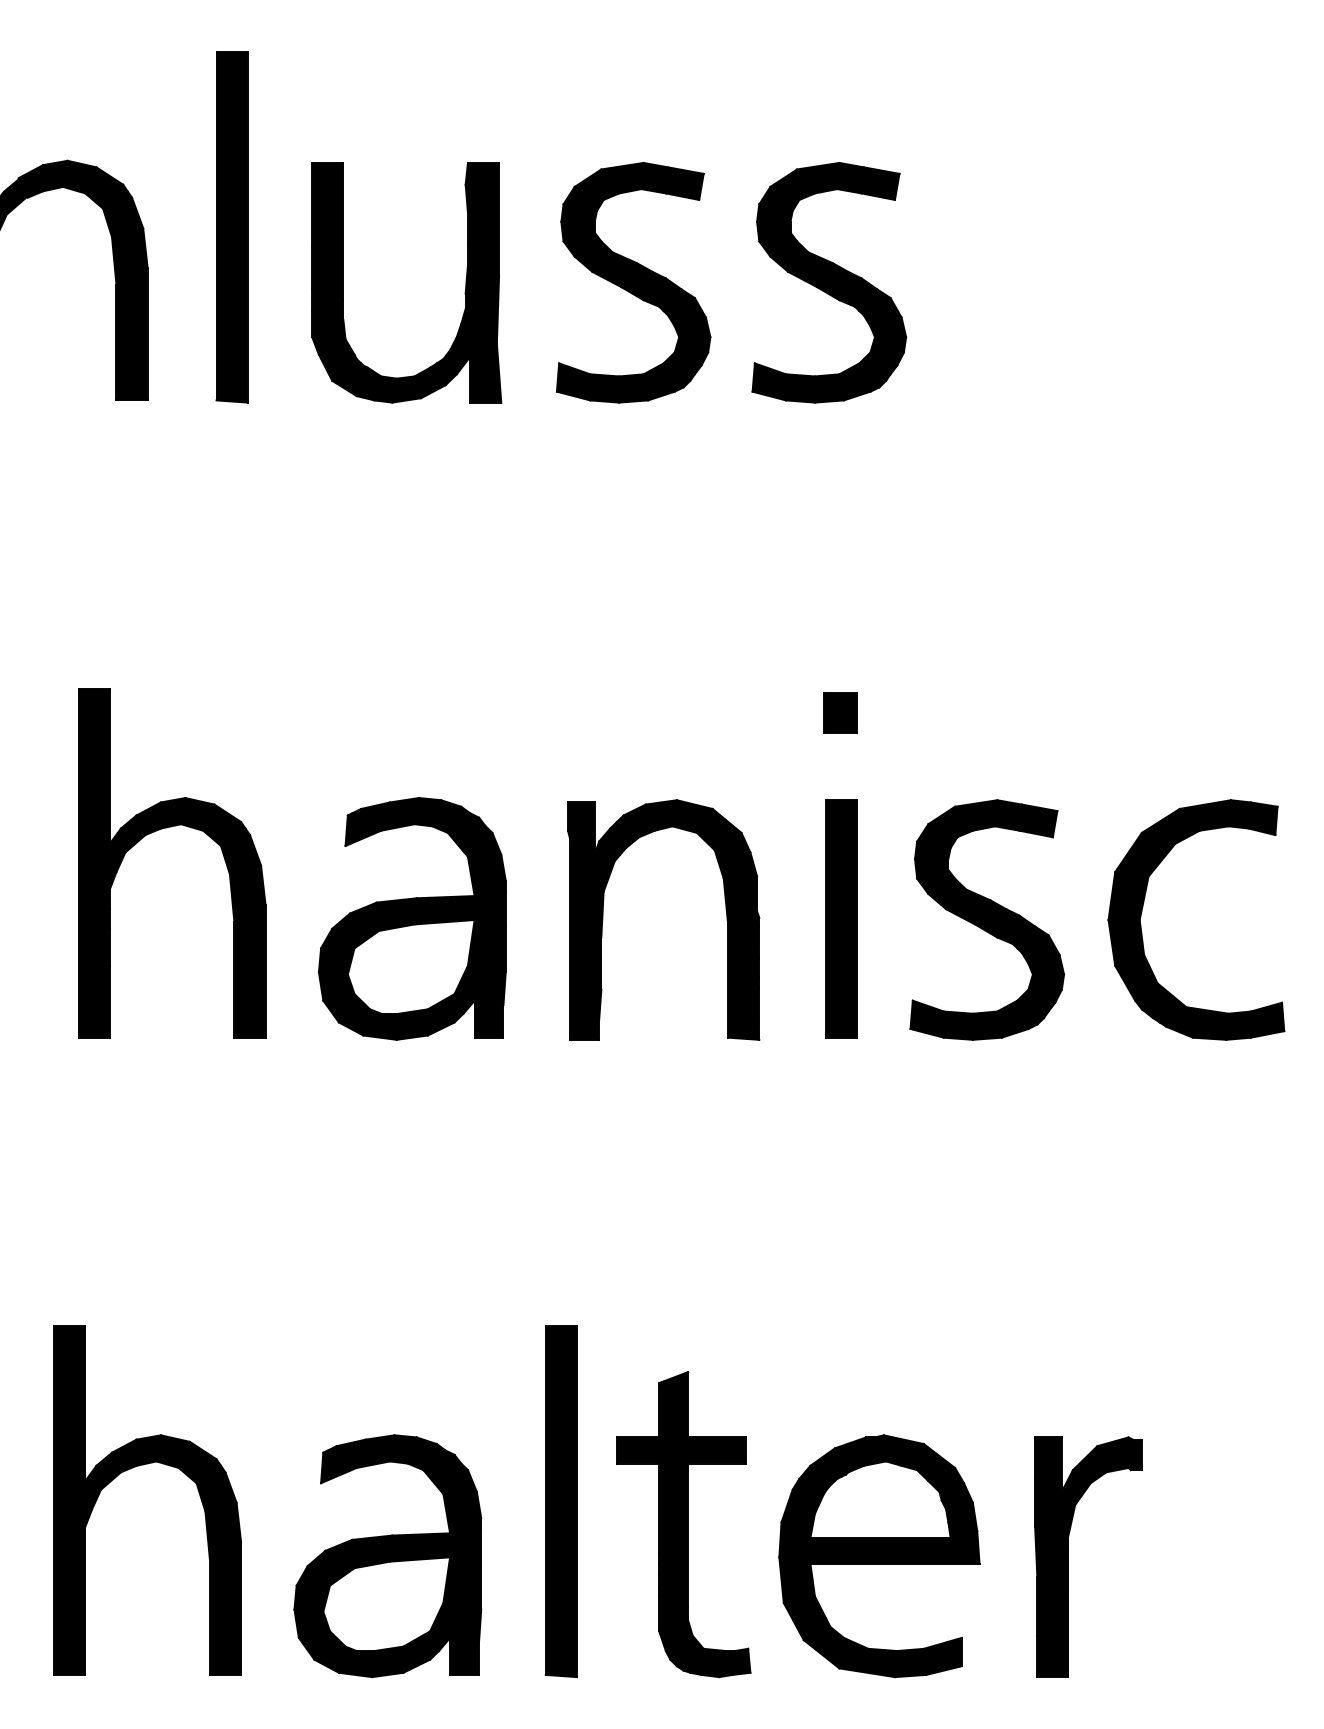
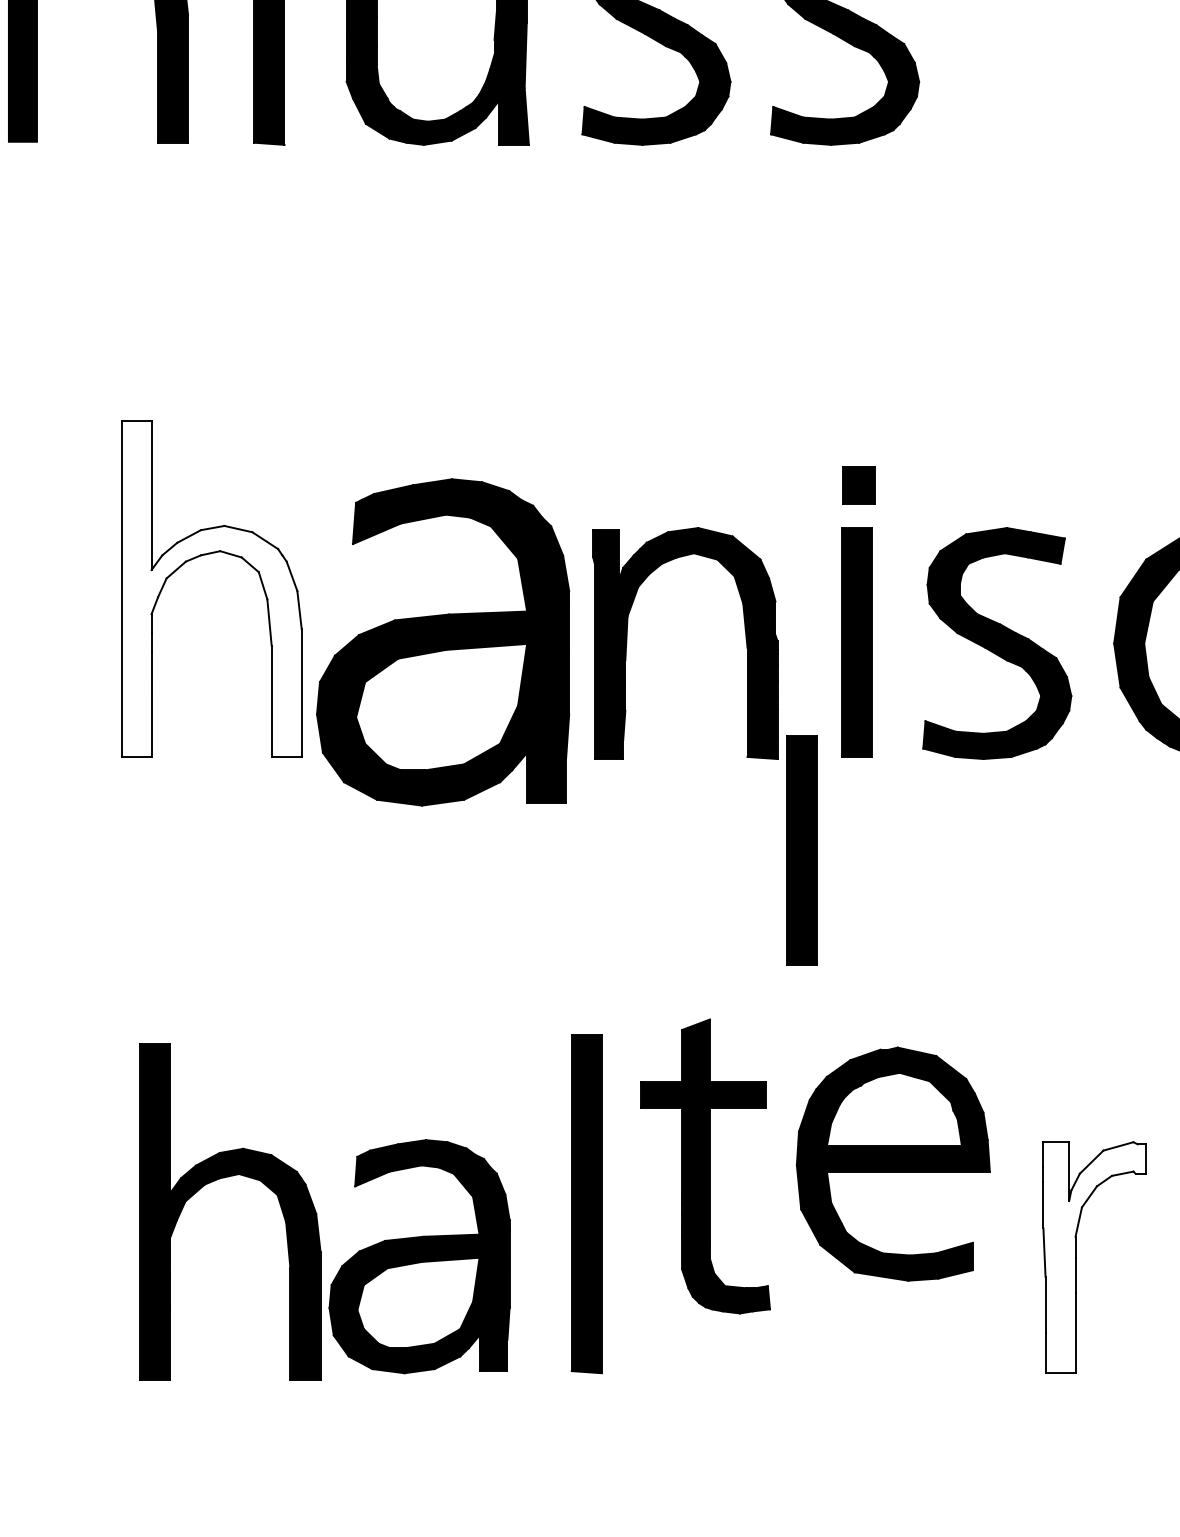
part: (840, 712) -> (858, 484), moved
fill: (171, 863) -> (211, 589), removed
part: (412, 918) -> (443, 642), size x1.4
part: (784, 1134) -> (801, 850), added
part: (139, 1466) -> (222, 1178), moved
part: (683, 1524) -> (705, 1166), moved
part: (879, 1556) -> (893, 1164), moved
fill: (1088, 1557) -> (1094, 1257), removed

